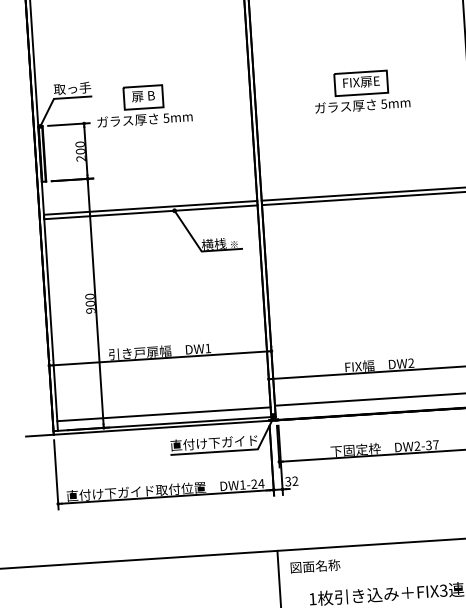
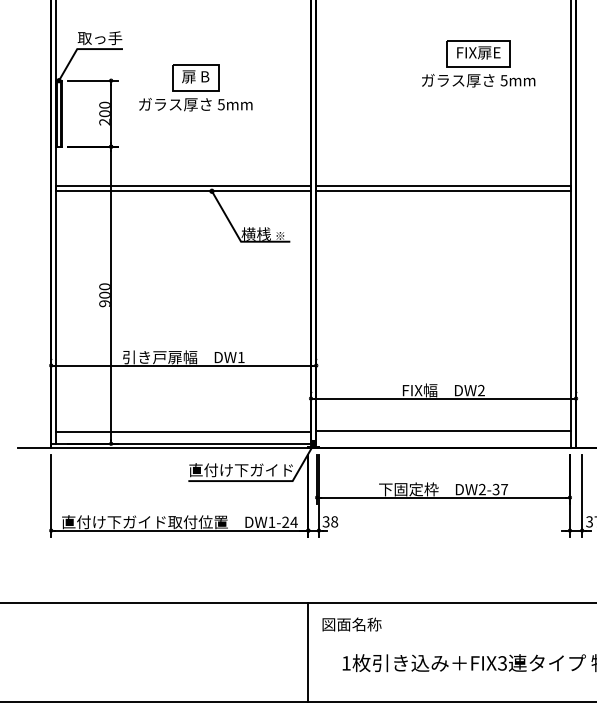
part: (361, 91) -> (478, 63), moved
part: (143, 105) -> (195, 87), moved
text: (295, 480) -> (334, 521), 32 -> 38

